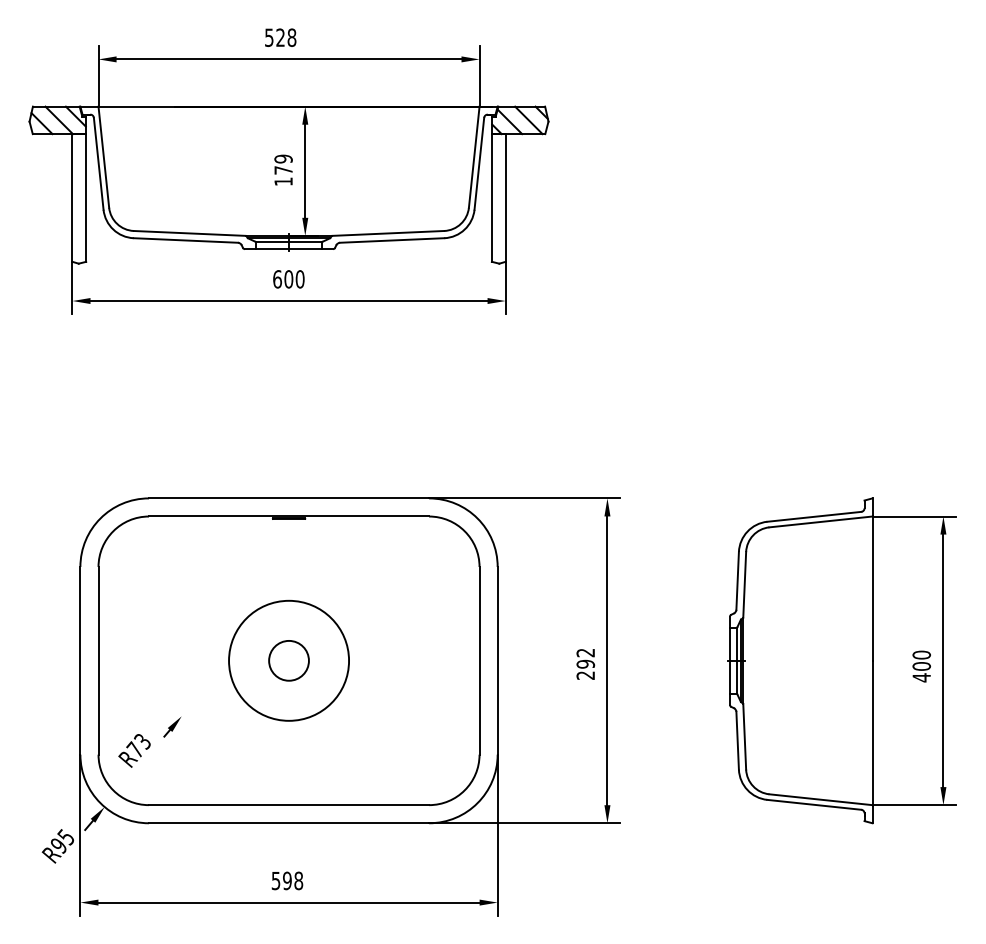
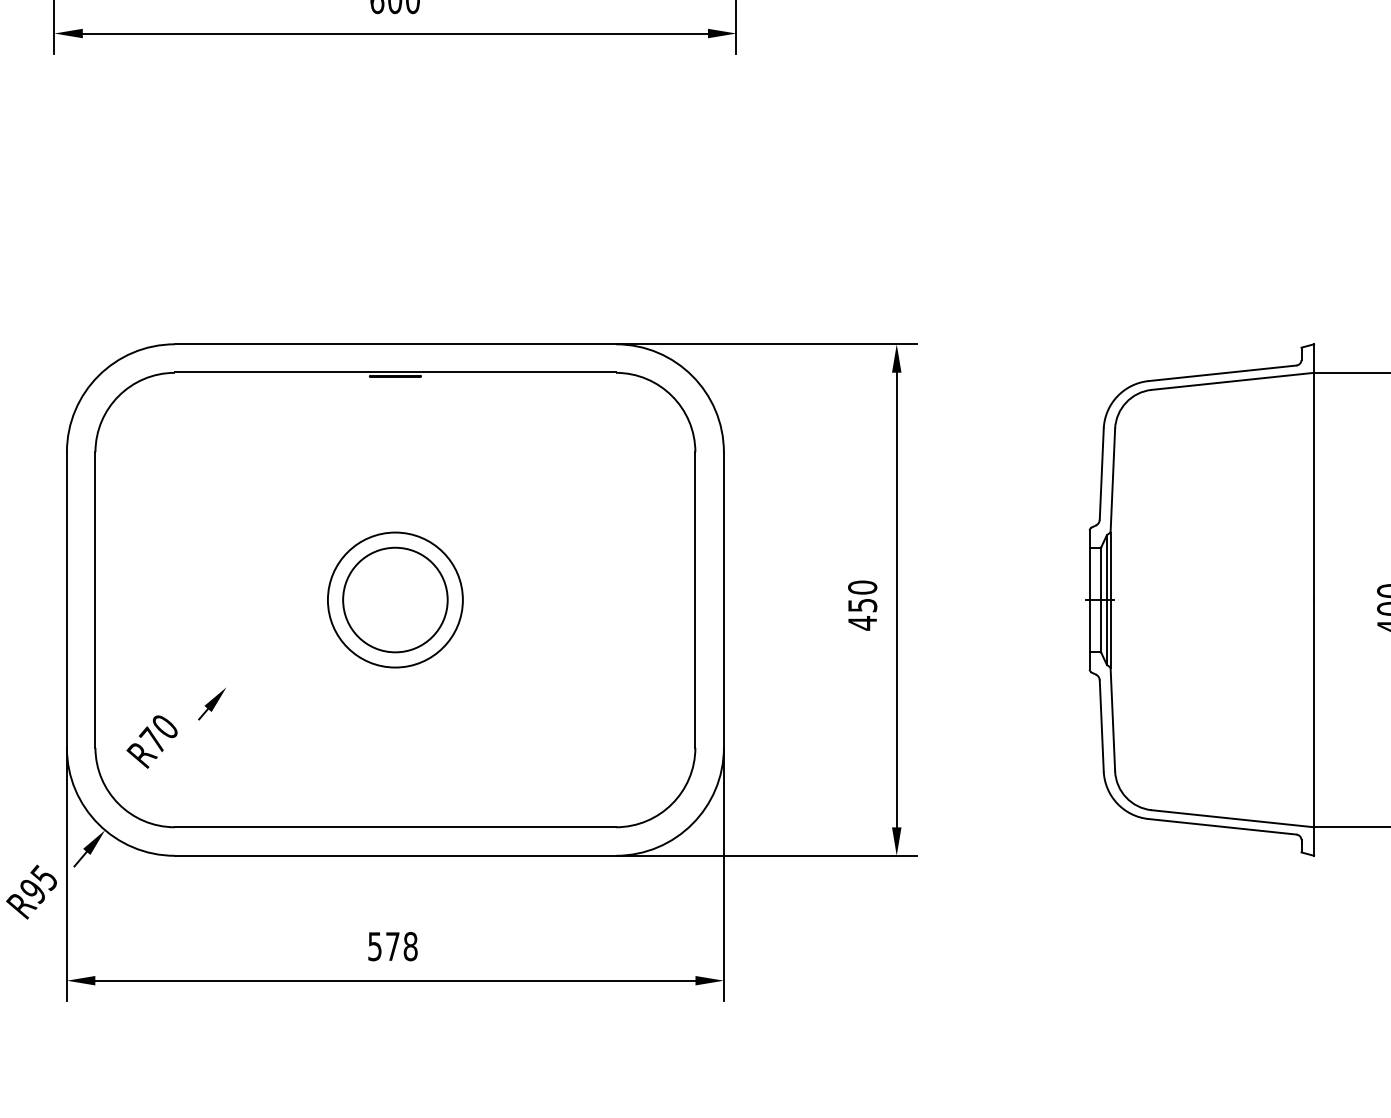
circle: (288, 660) -> (394, 599), size x0.71
circle: (288, 660) -> (394, 599), size x1.67
text: (585, 664) -> (862, 605), 292 -> 450
text: (142, 741) -> (164, 727), R73 -> R70
text: (287, 880) -> (392, 945), 598 -> 578

